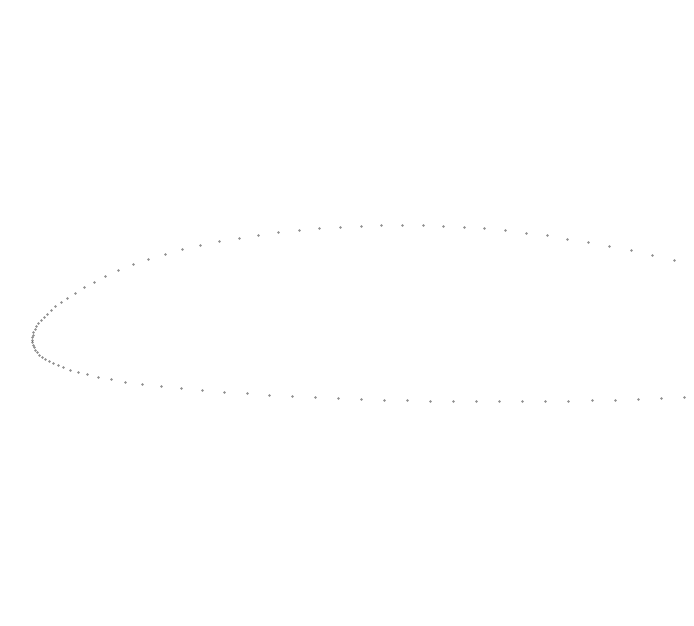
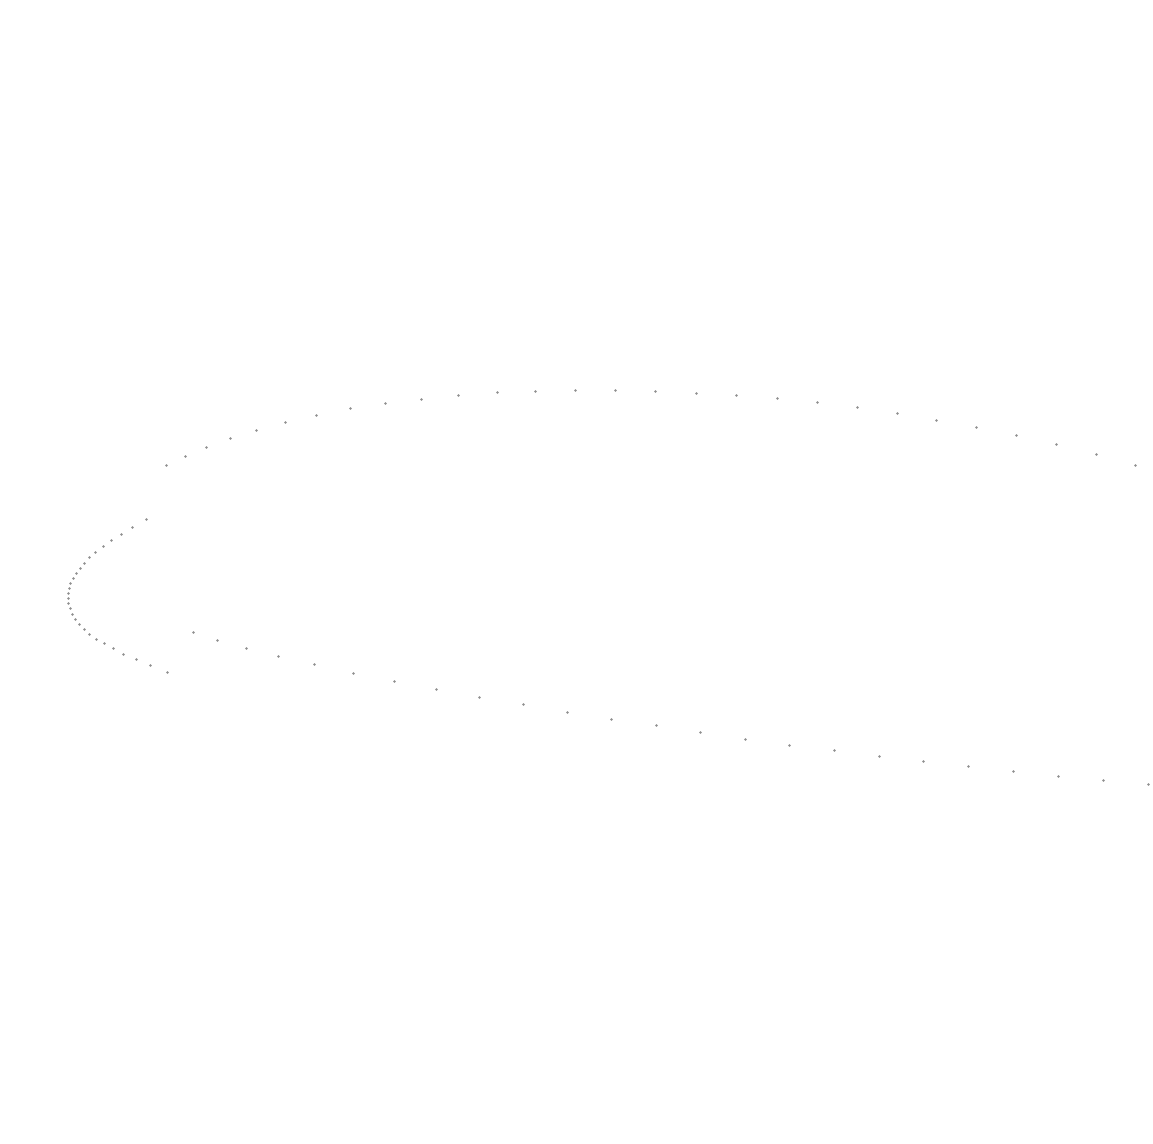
part: (42, 320) -> (92, 558), moved

